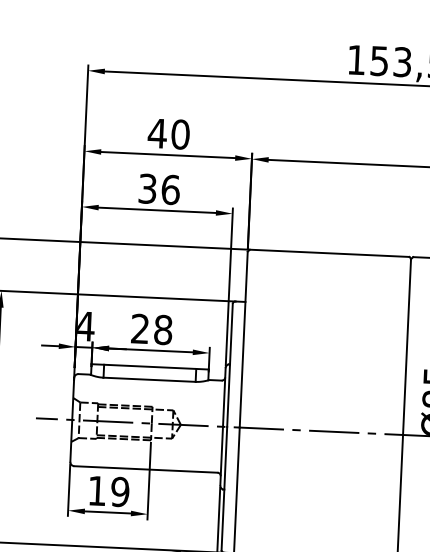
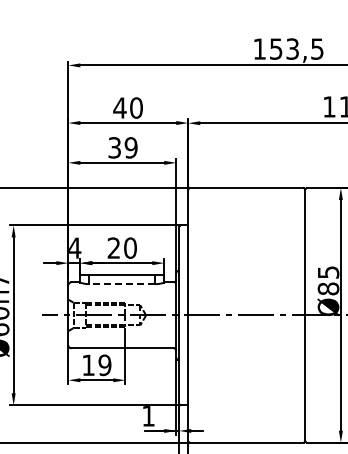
text: (169, 189) -> (130, 147), 36 -> 39
text: (163, 329) -> (130, 247), 28 -> 20
line: (149, 380) -> (122, 284), solid -> dashed

